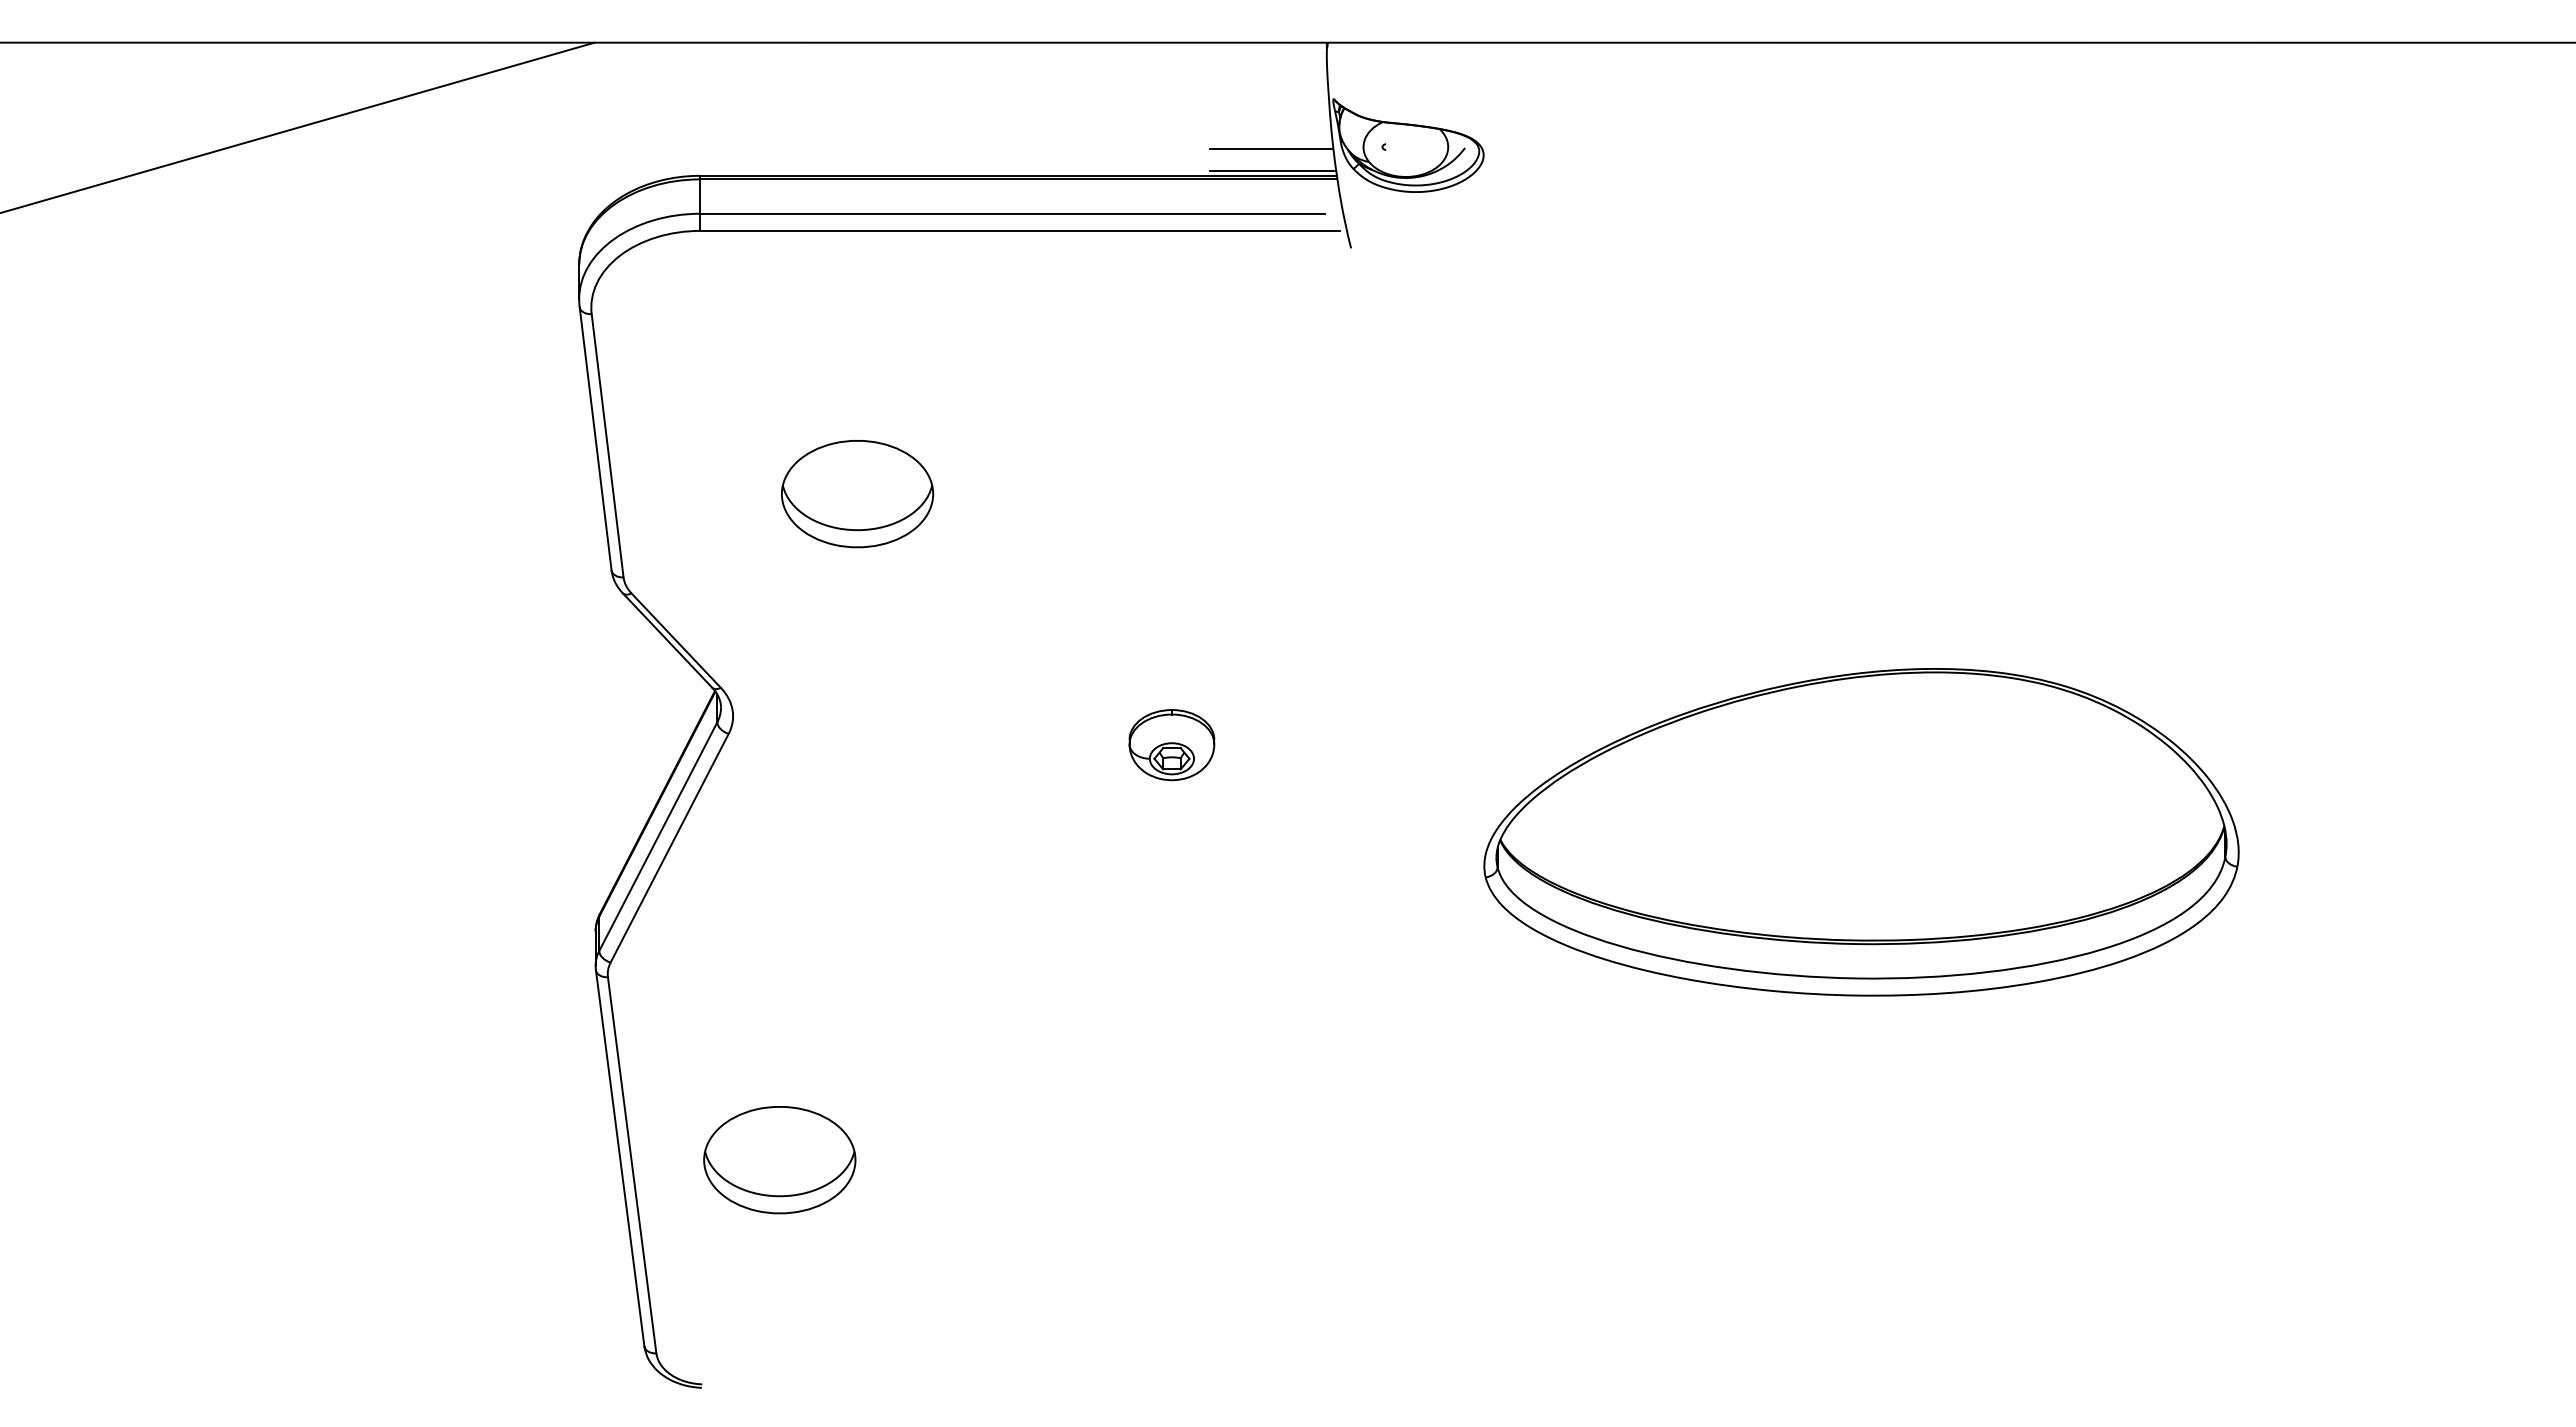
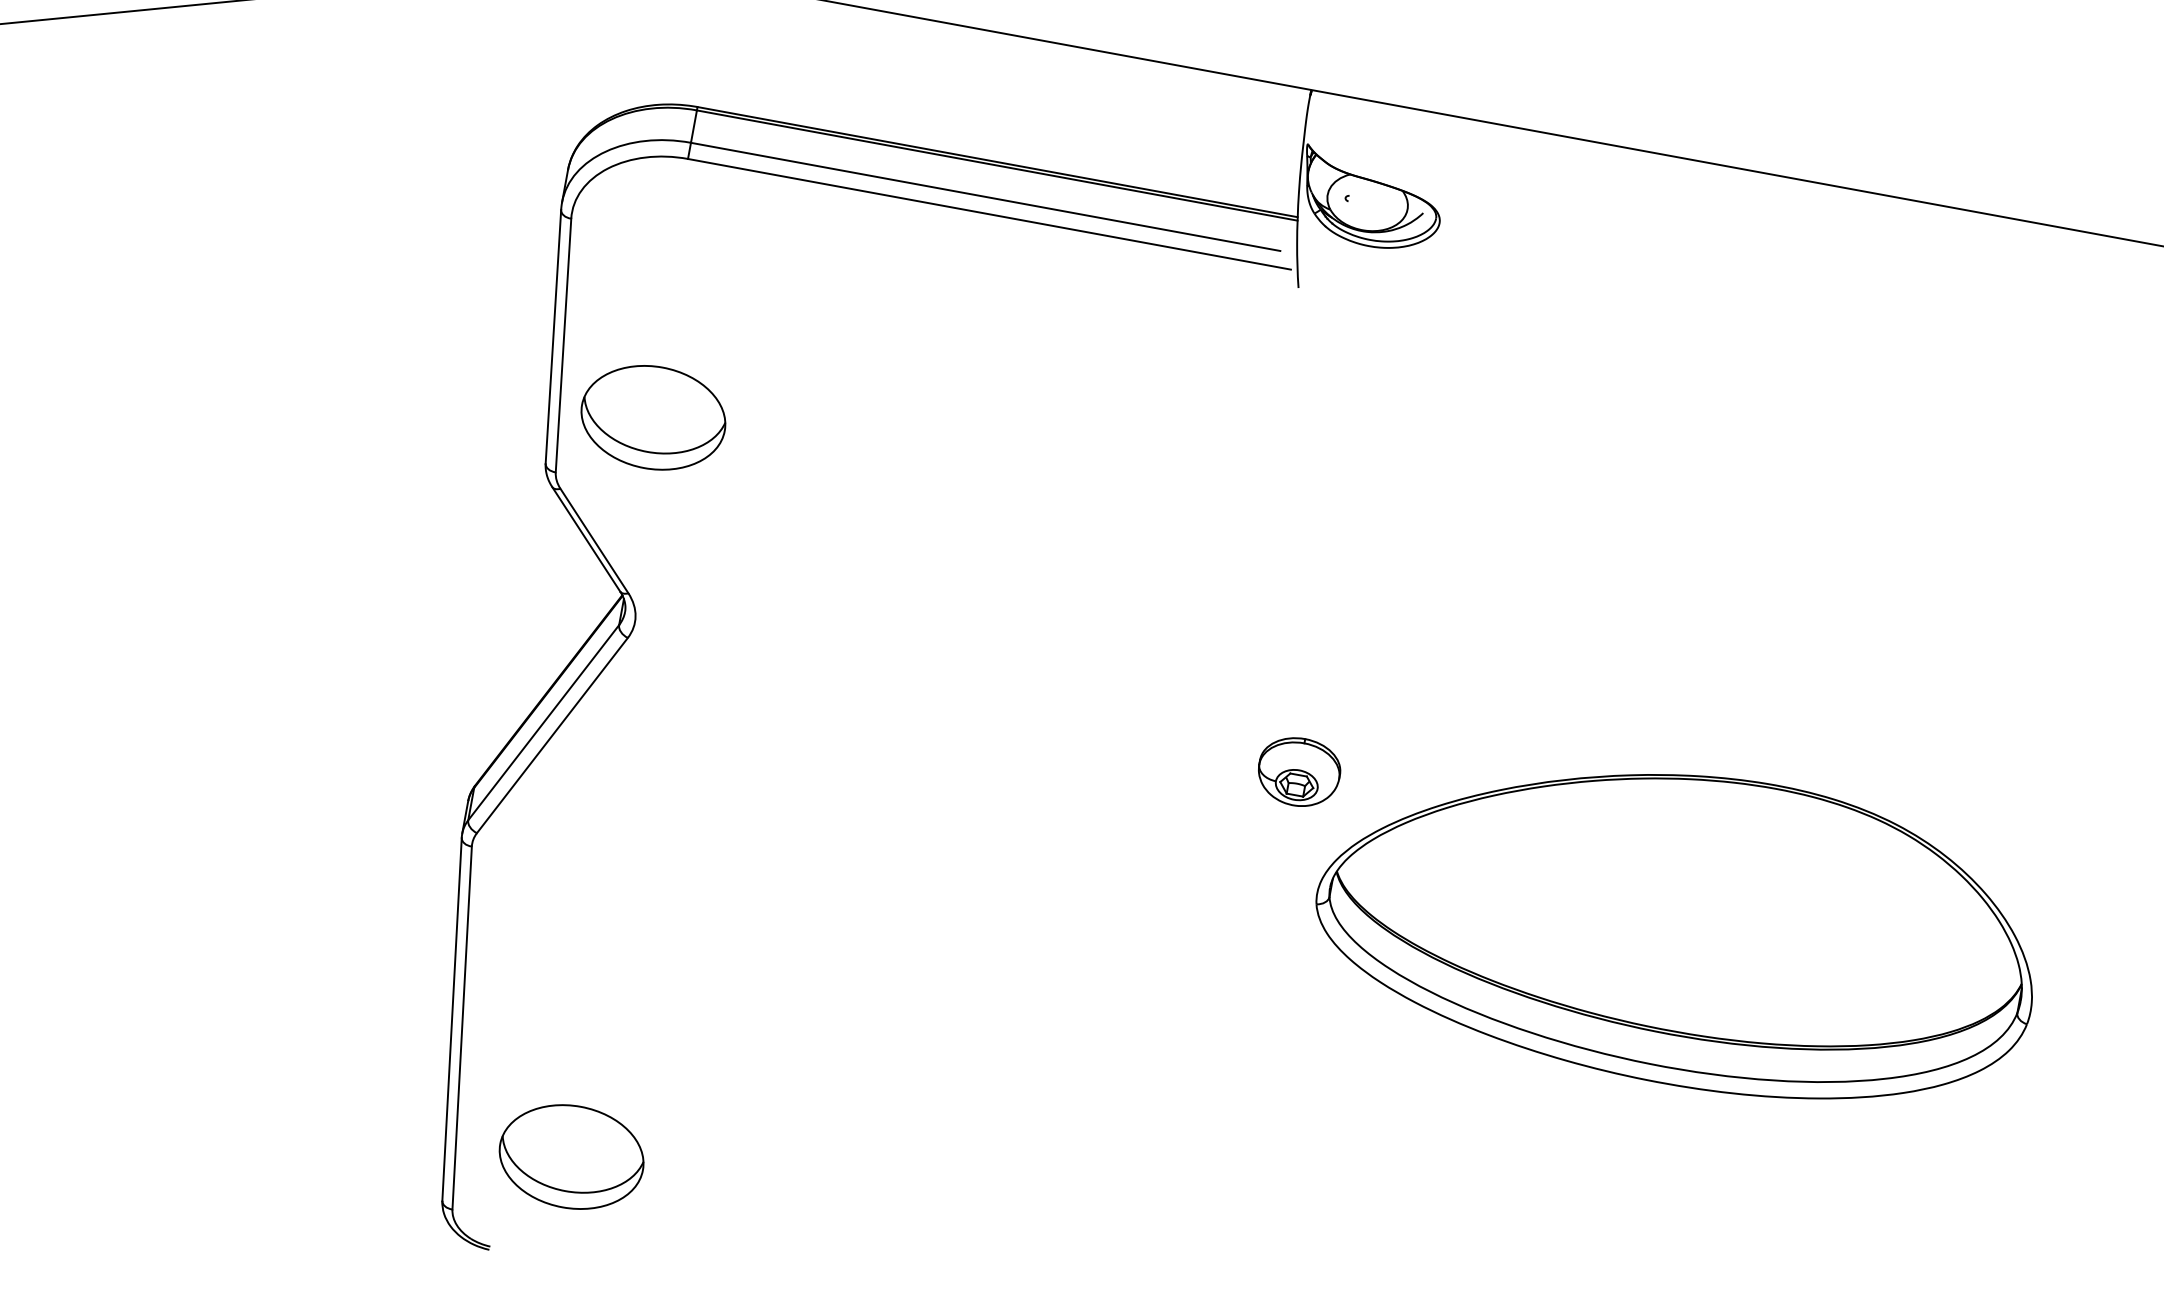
line: (1271, 149) -> (1240, 181), removed
line: (1273, 170) -> (1238, 201), removed
part: (857, 494) -> (653, 418), moved
part: (1171, 745) -> (1298, 772), moved
part: (779, 1160) -> (571, 1157), moved

